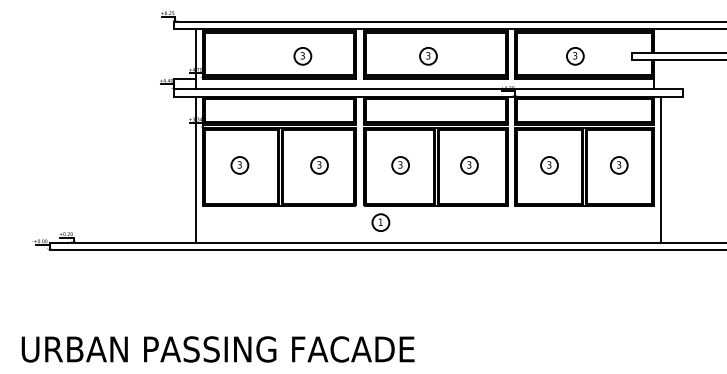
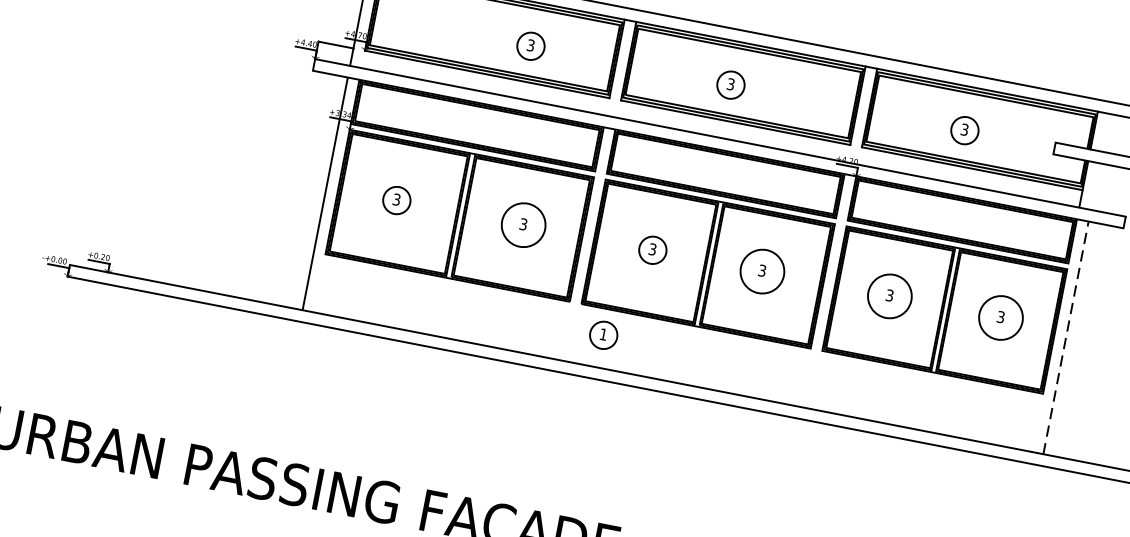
circle: (319, 165) -> (523, 225), size x1.6
circle: (469, 165) -> (762, 271), size x1.6
circle: (549, 165) -> (889, 296), size x1.6
circle: (618, 165) -> (999, 317), size x1.6
line: (660, 169) -> (1065, 337), solid -> dashed

